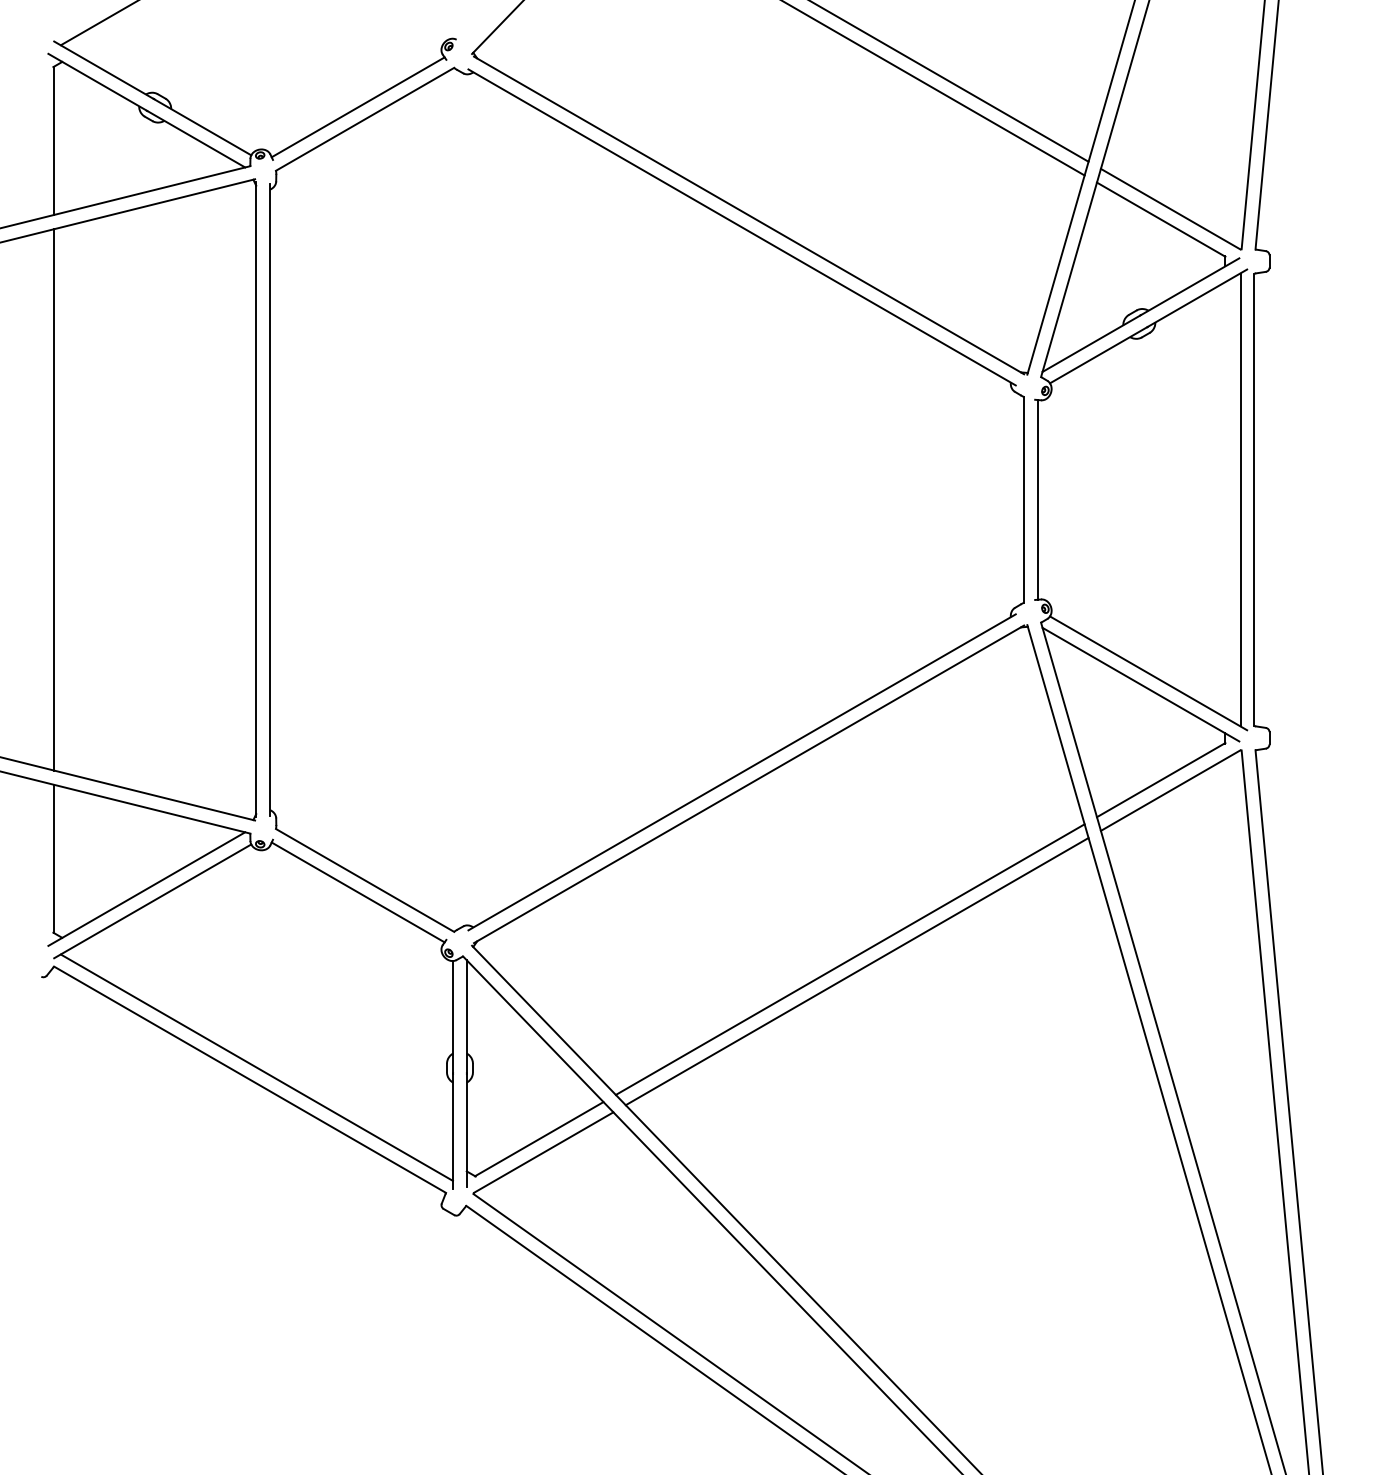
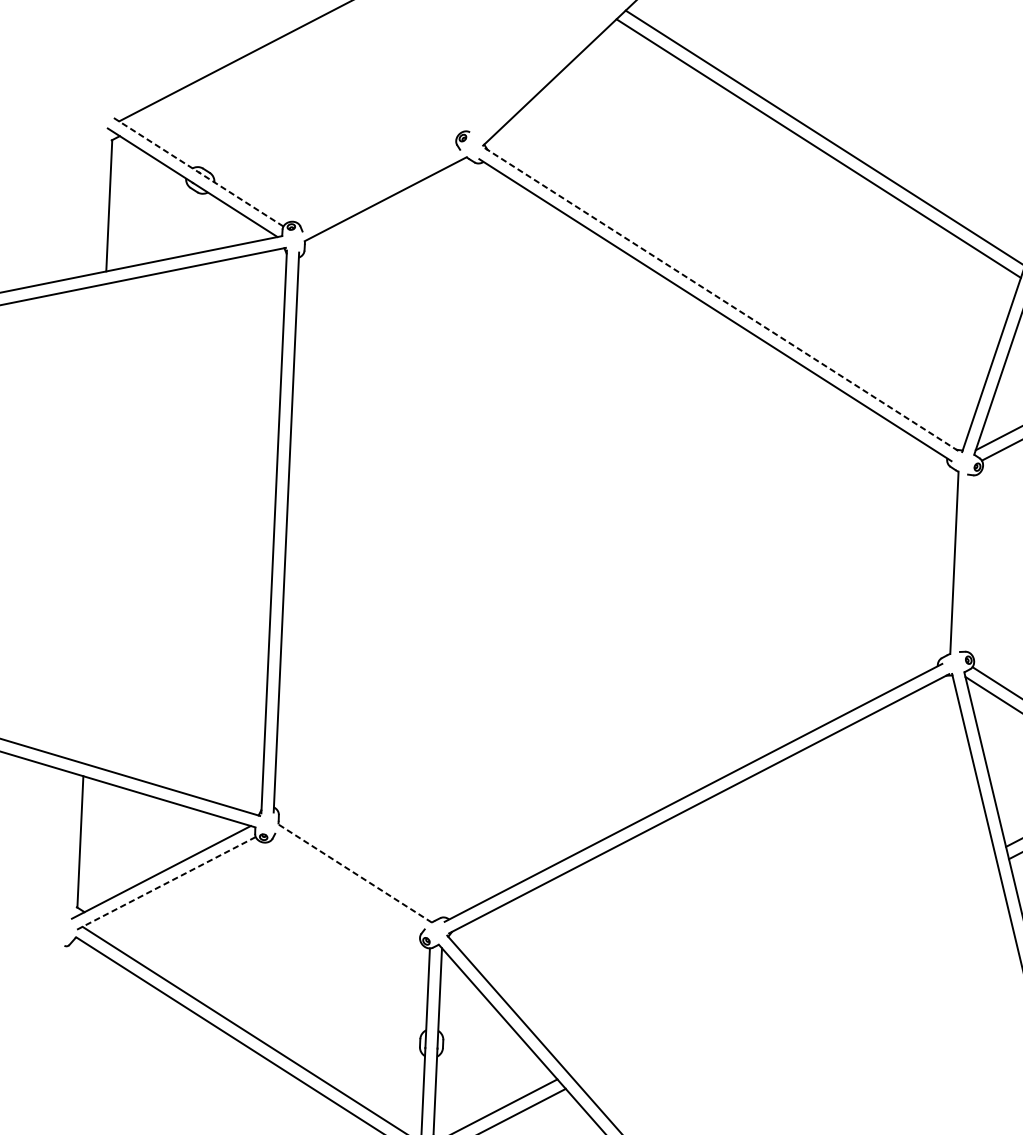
line: (152, 98) -> (198, 172), solid -> dashed
line: (357, 107) -> (379, 188), removed
line: (749, 215) -> (722, 299), solid -> dashed
line: (53, 499) -> (94, 523), removed
line: (1038, 499) -> (967, 563), removed
line: (365, 880) -> (355, 873), solid -> dashed
line: (357, 892) -> (347, 883), removed
line: (152, 901) -> (165, 883), solid -> dashed
line: (849, 959) -> (781, 963), removed
line: (856, 971) -> (786, 973), removed

